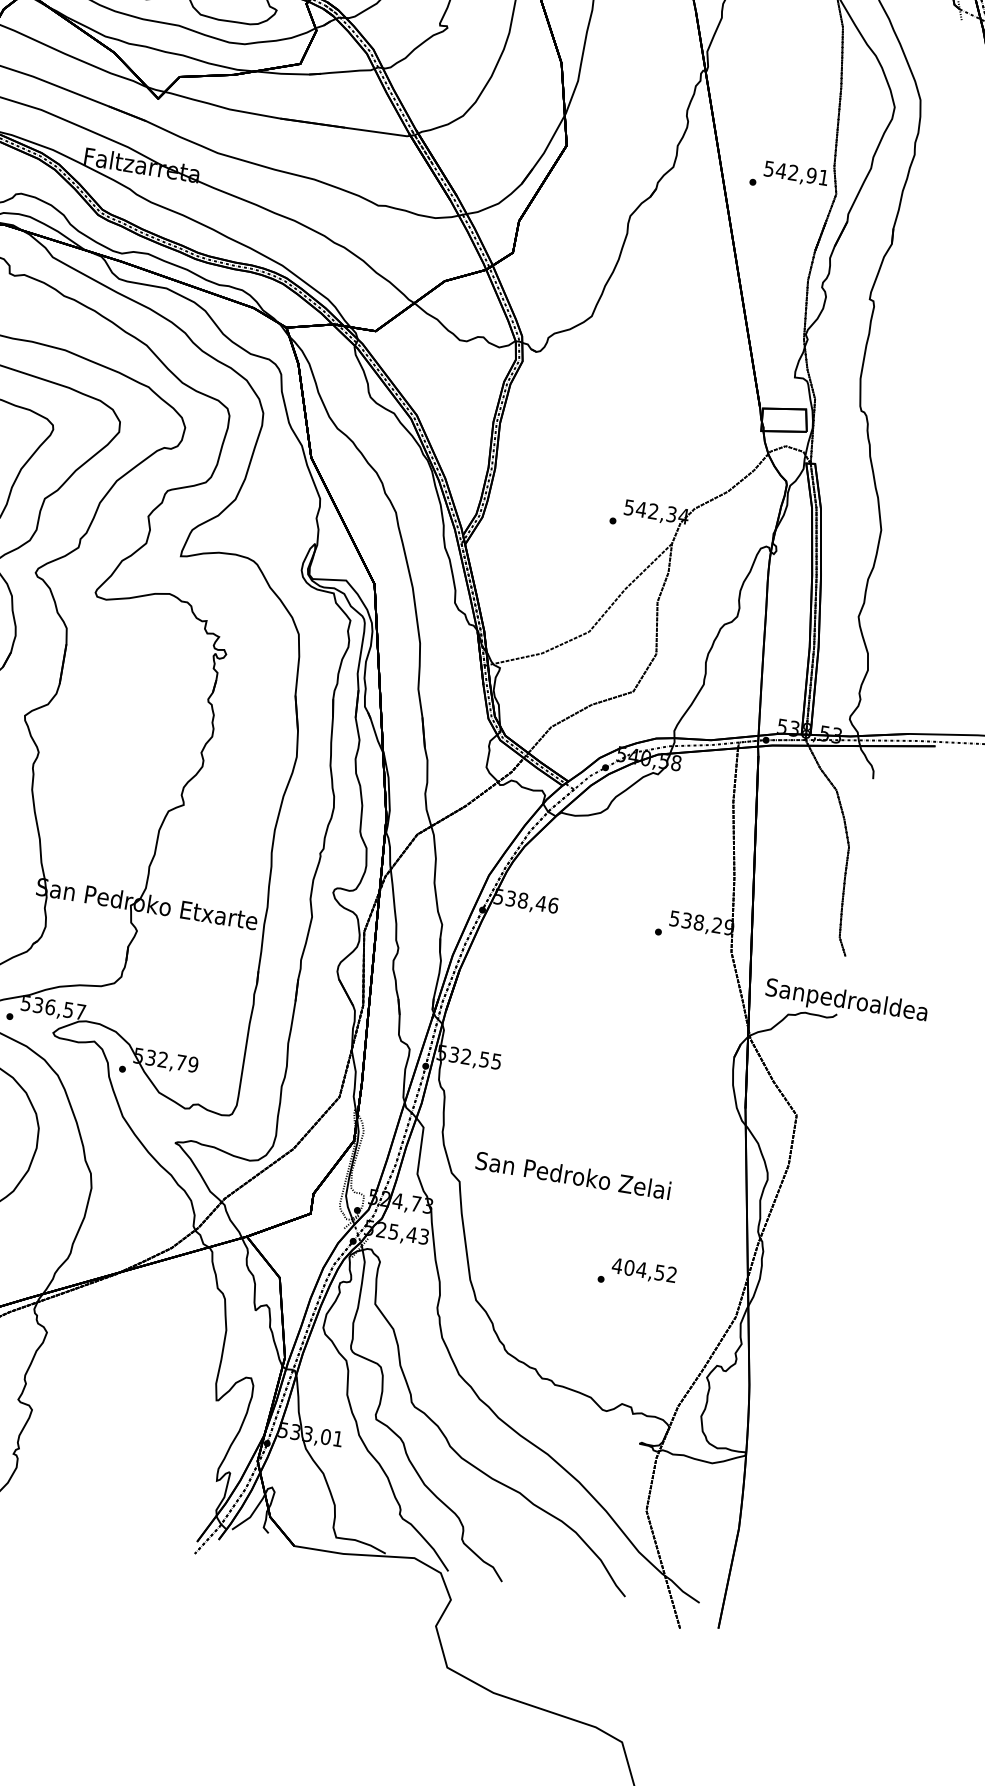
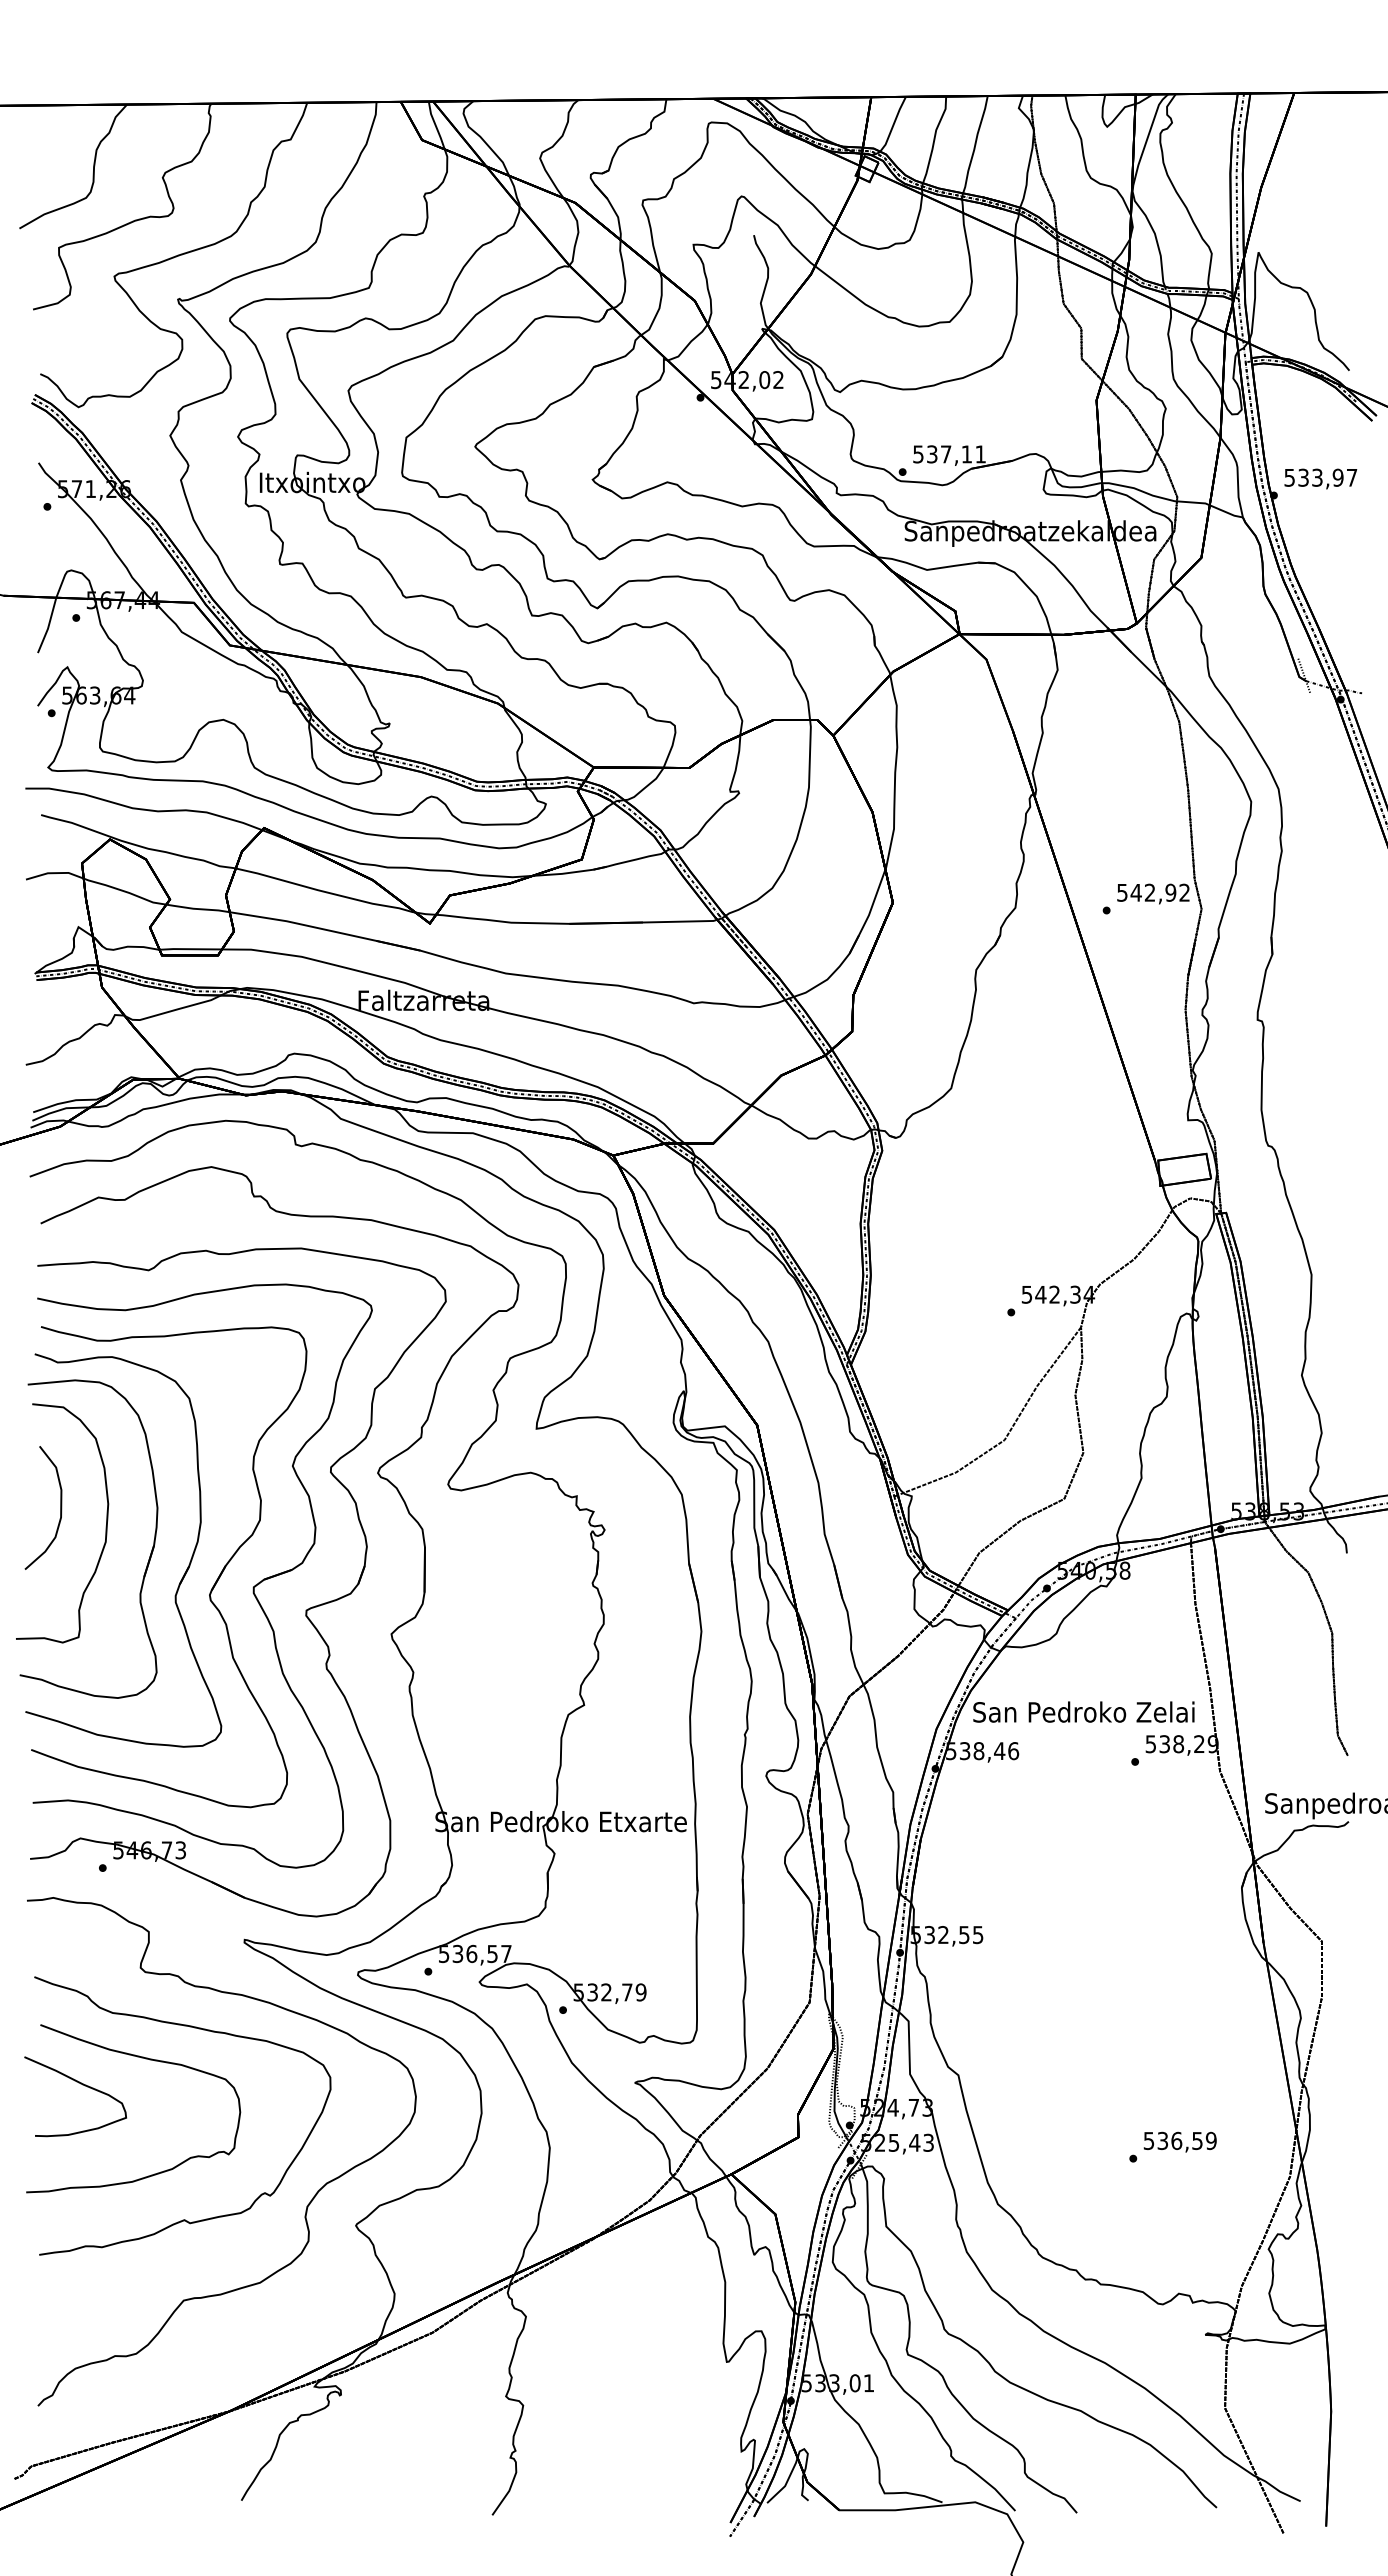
text: (823, 177) -> (1184, 892), 542,91 -> 542,92
text: (573, 1174) -> (1083, 1711), moved
text: (644, 1269) -> (1179, 2140), 404,52 -> 536,59

